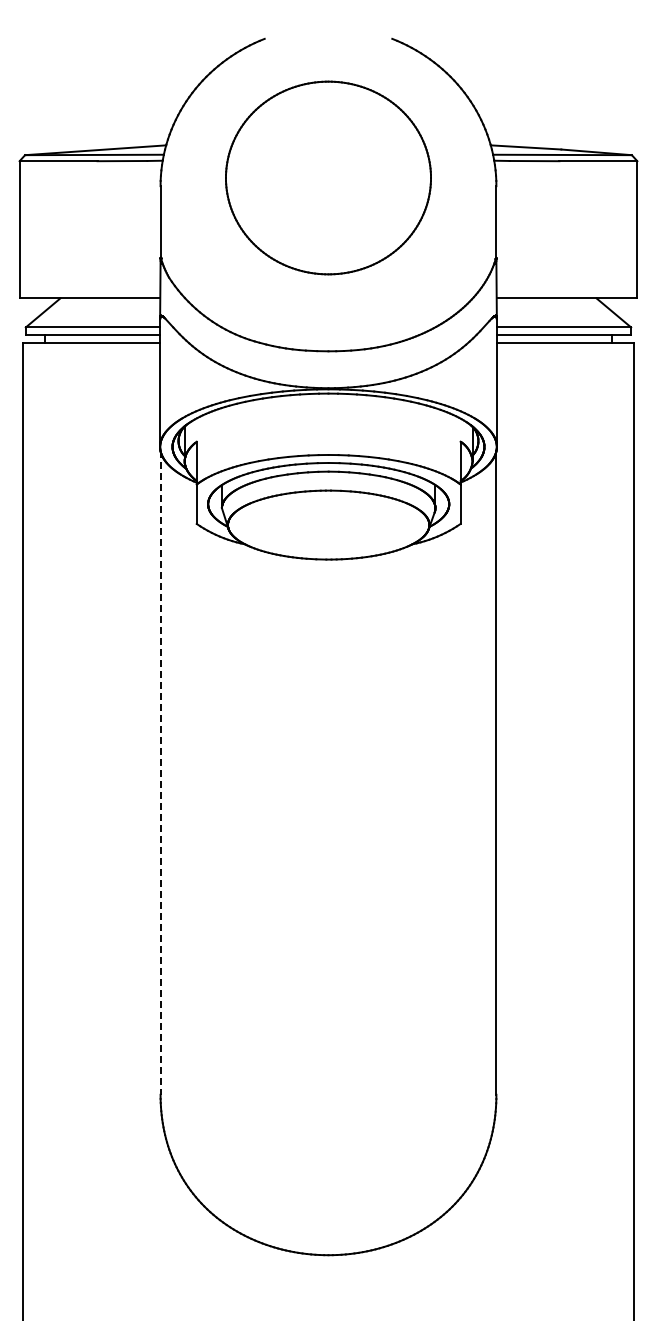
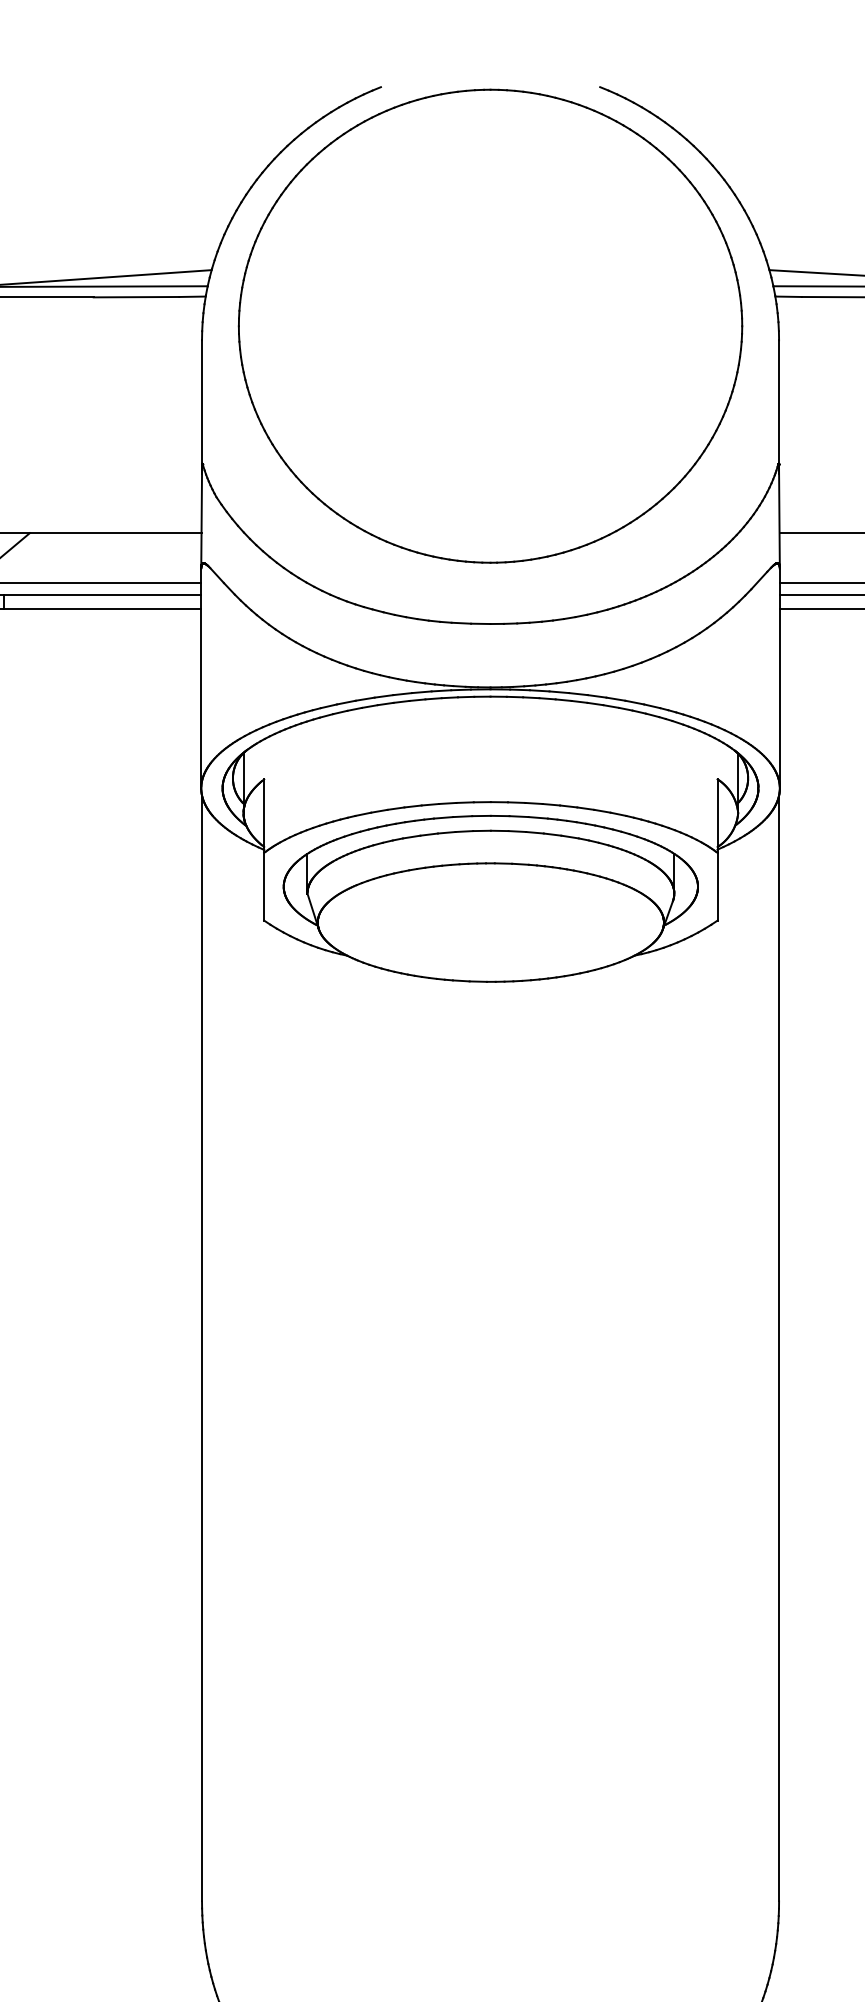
part: (328, 177) -> (490, 325), size x1.43
line: (160, 772) -> (201, 1347), dashed -> solid

